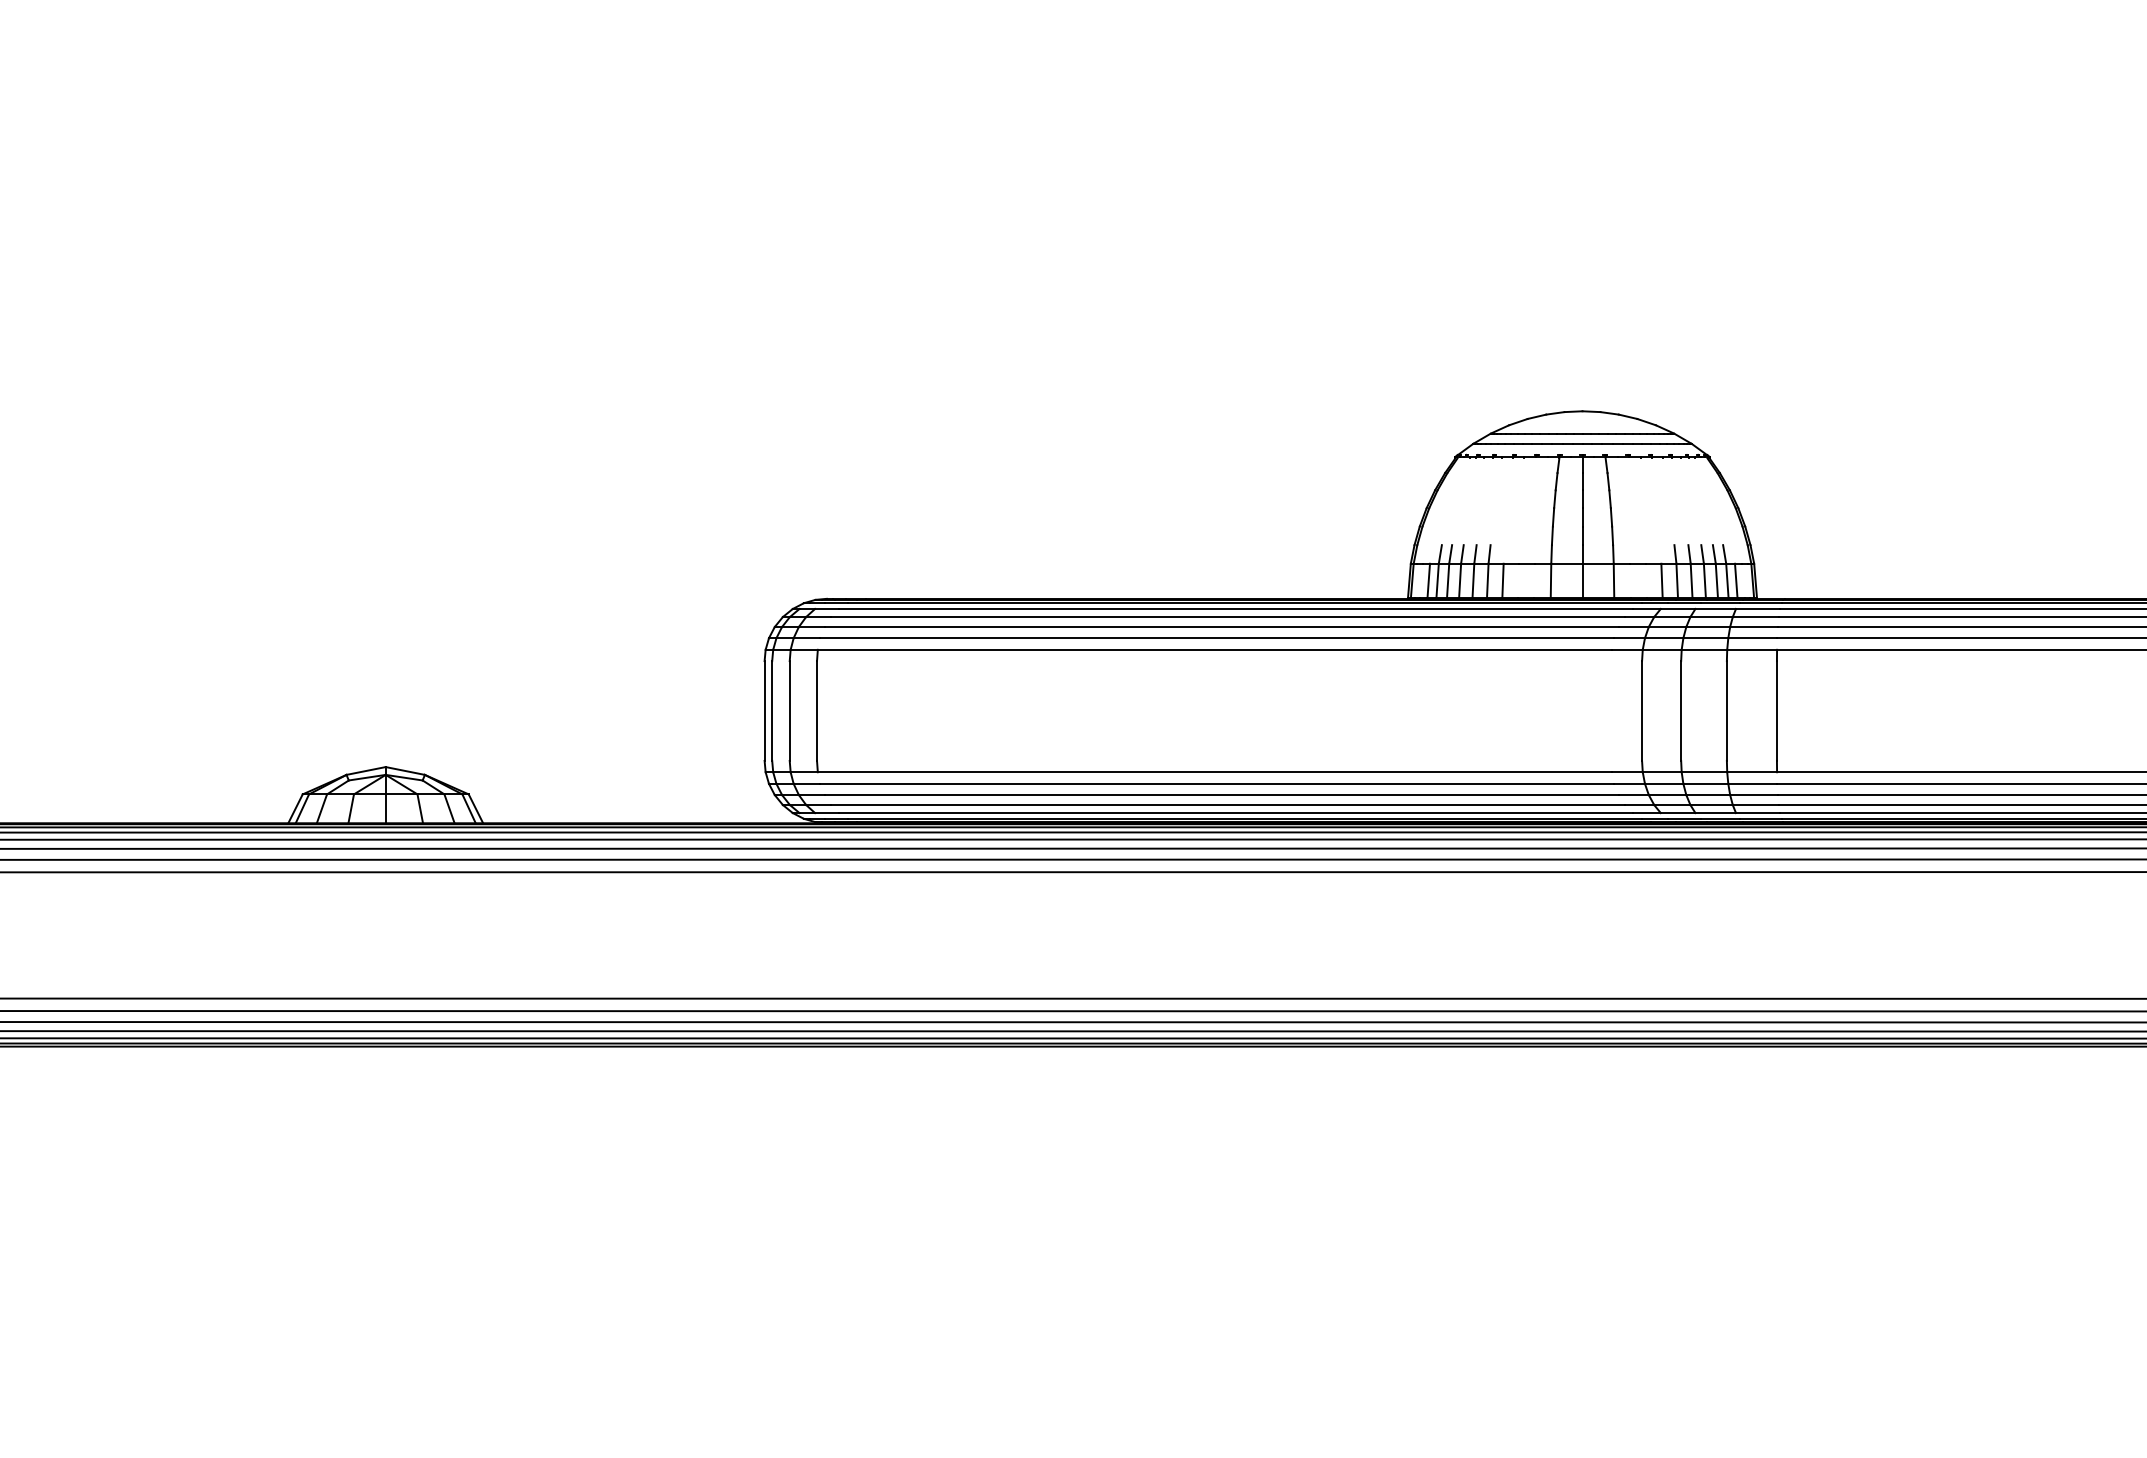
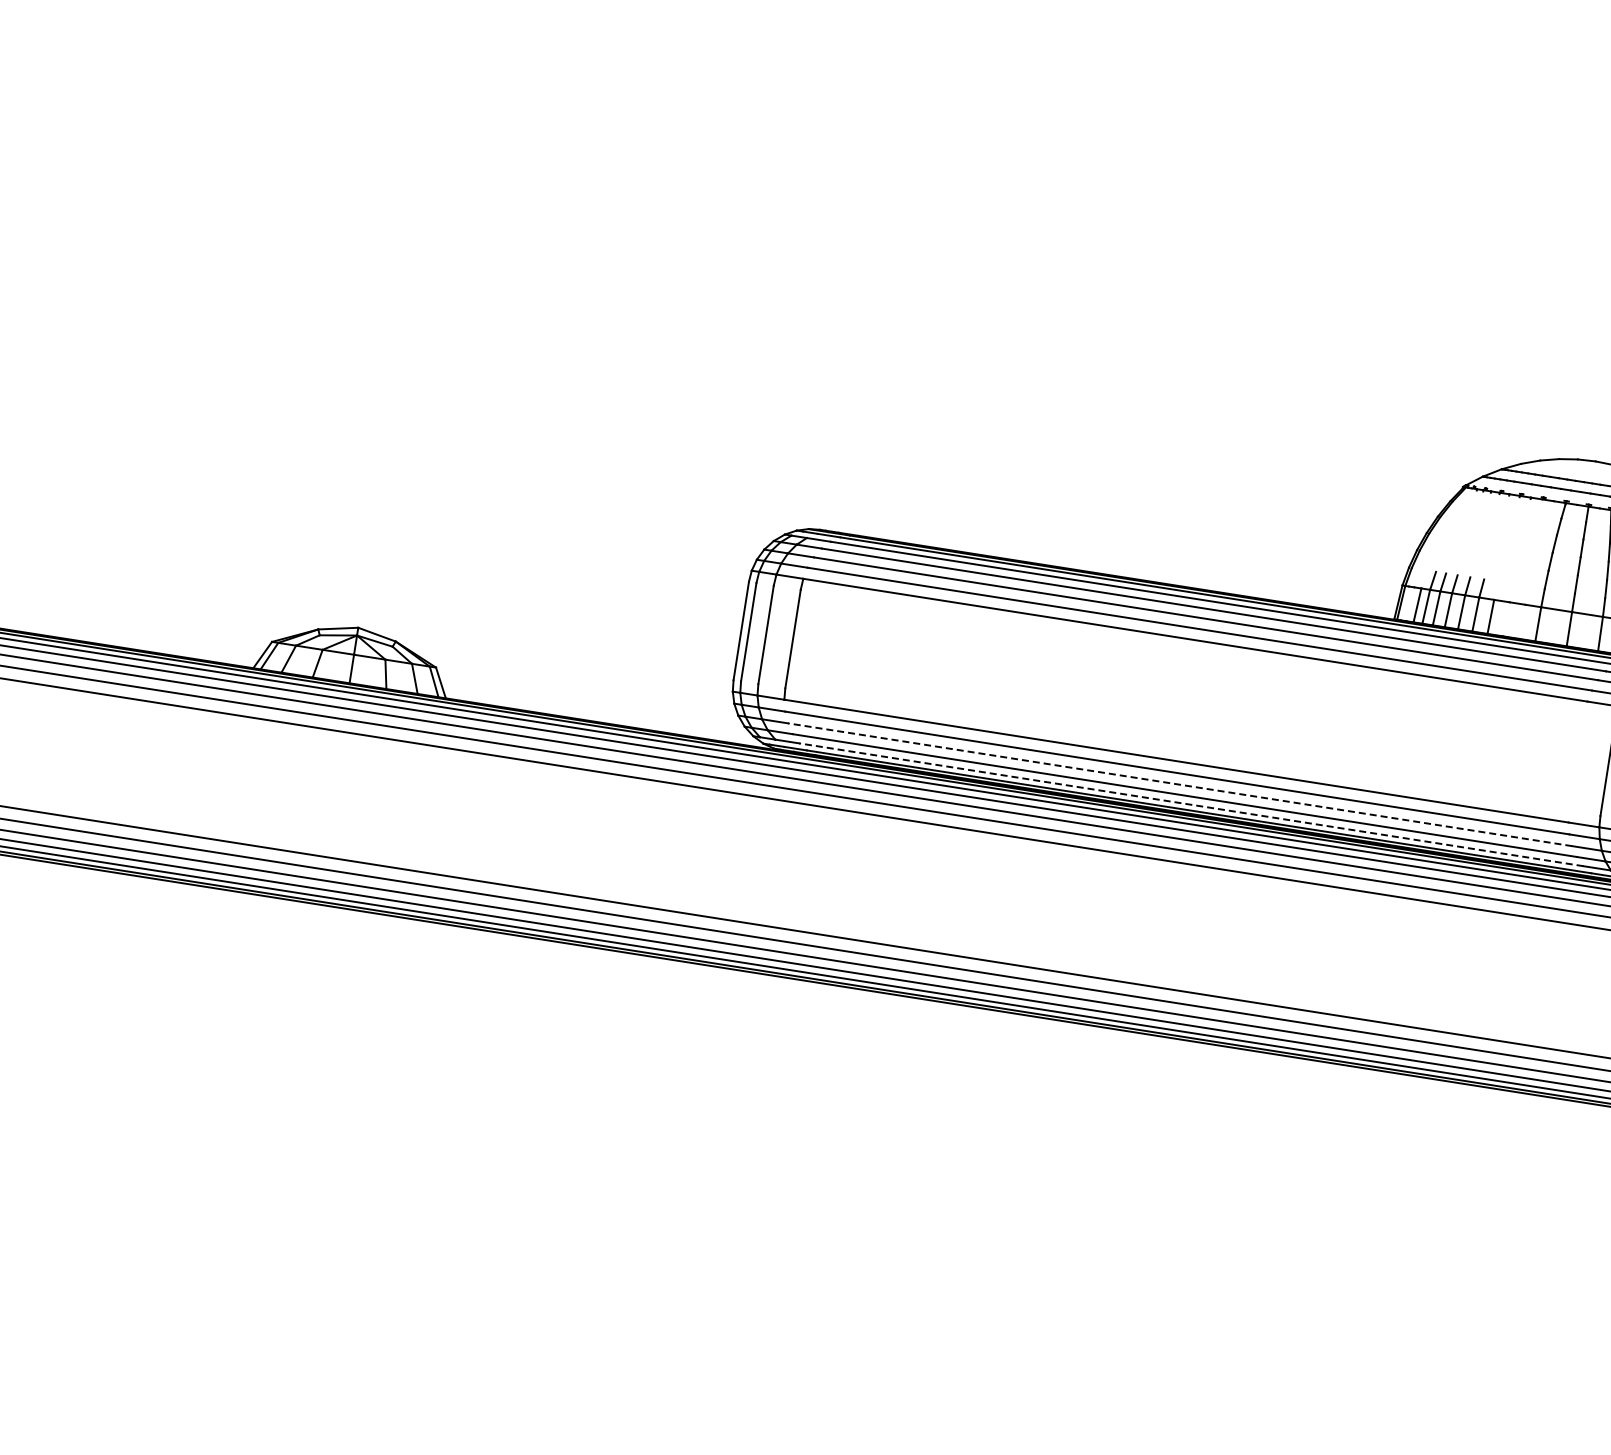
line: (1221, 795) -> (1179, 785), solid -> dashed
line: (1236, 813) -> (1191, 805), solid -> dashed

